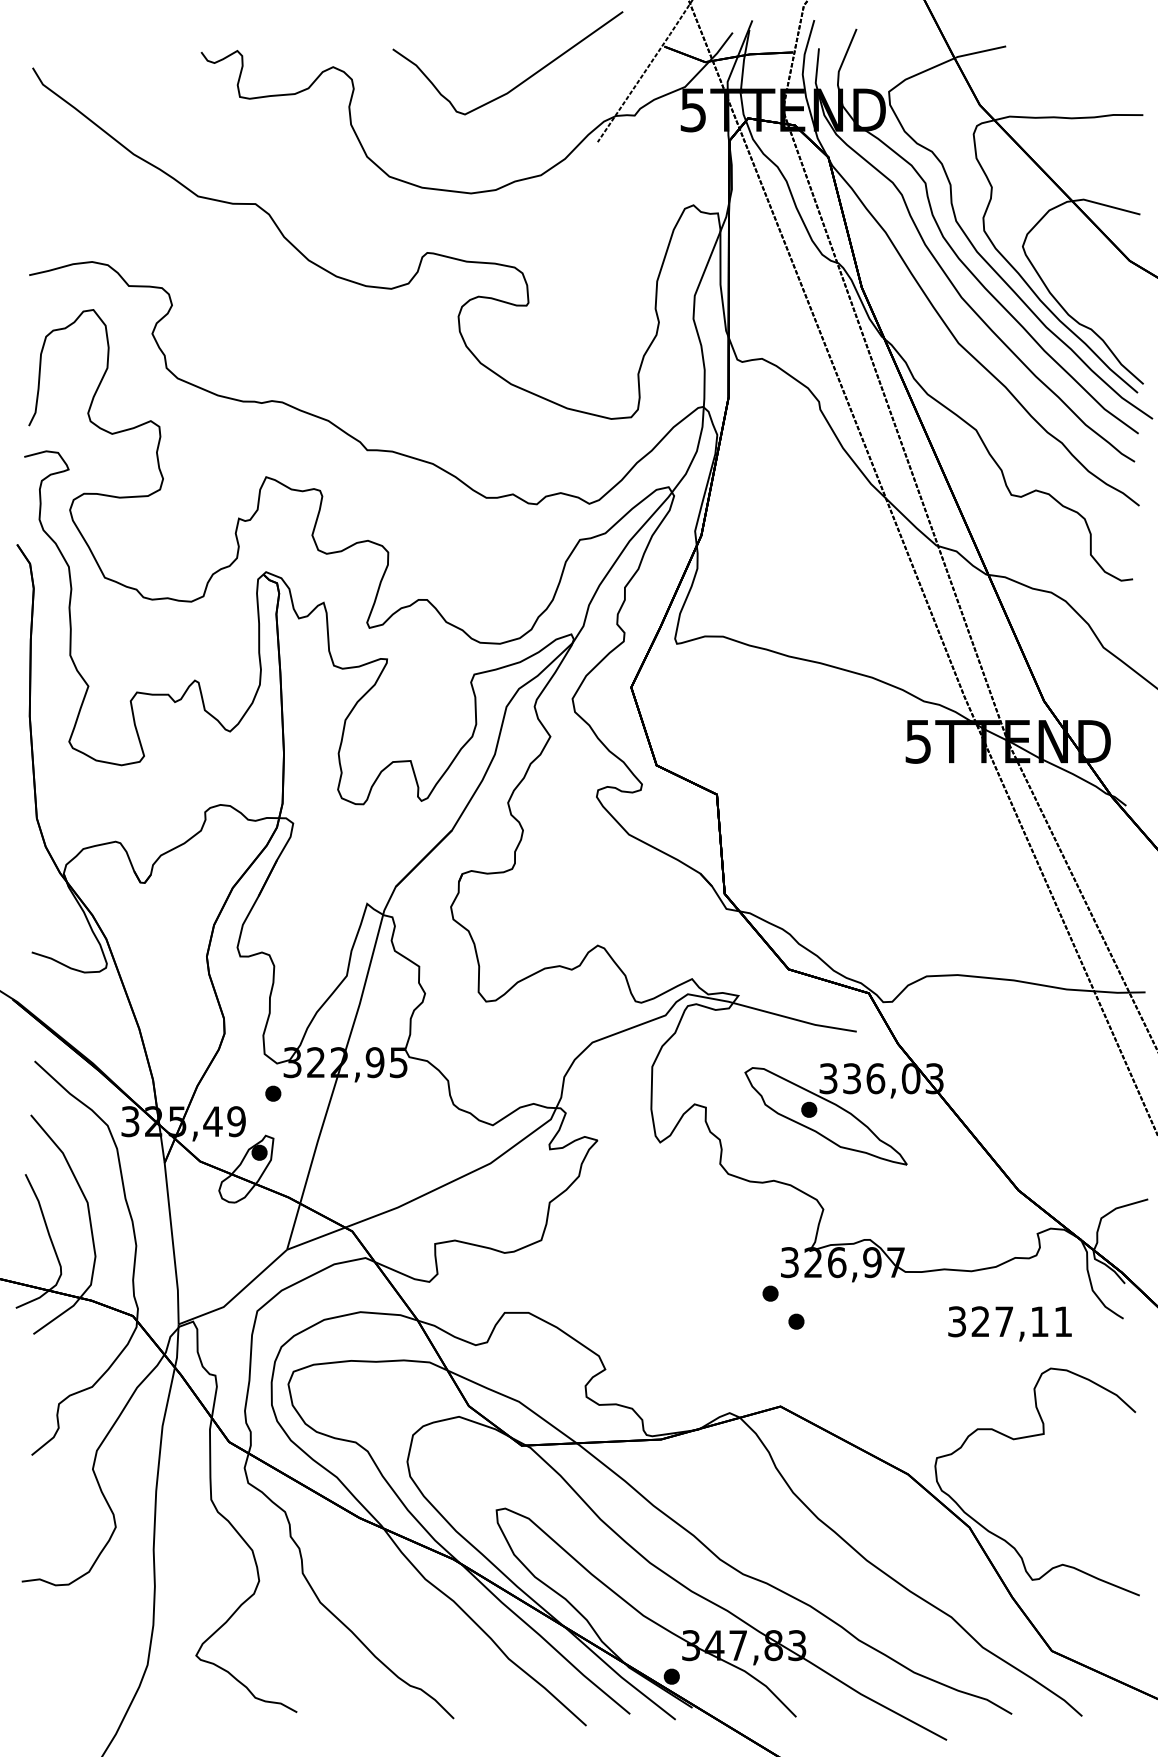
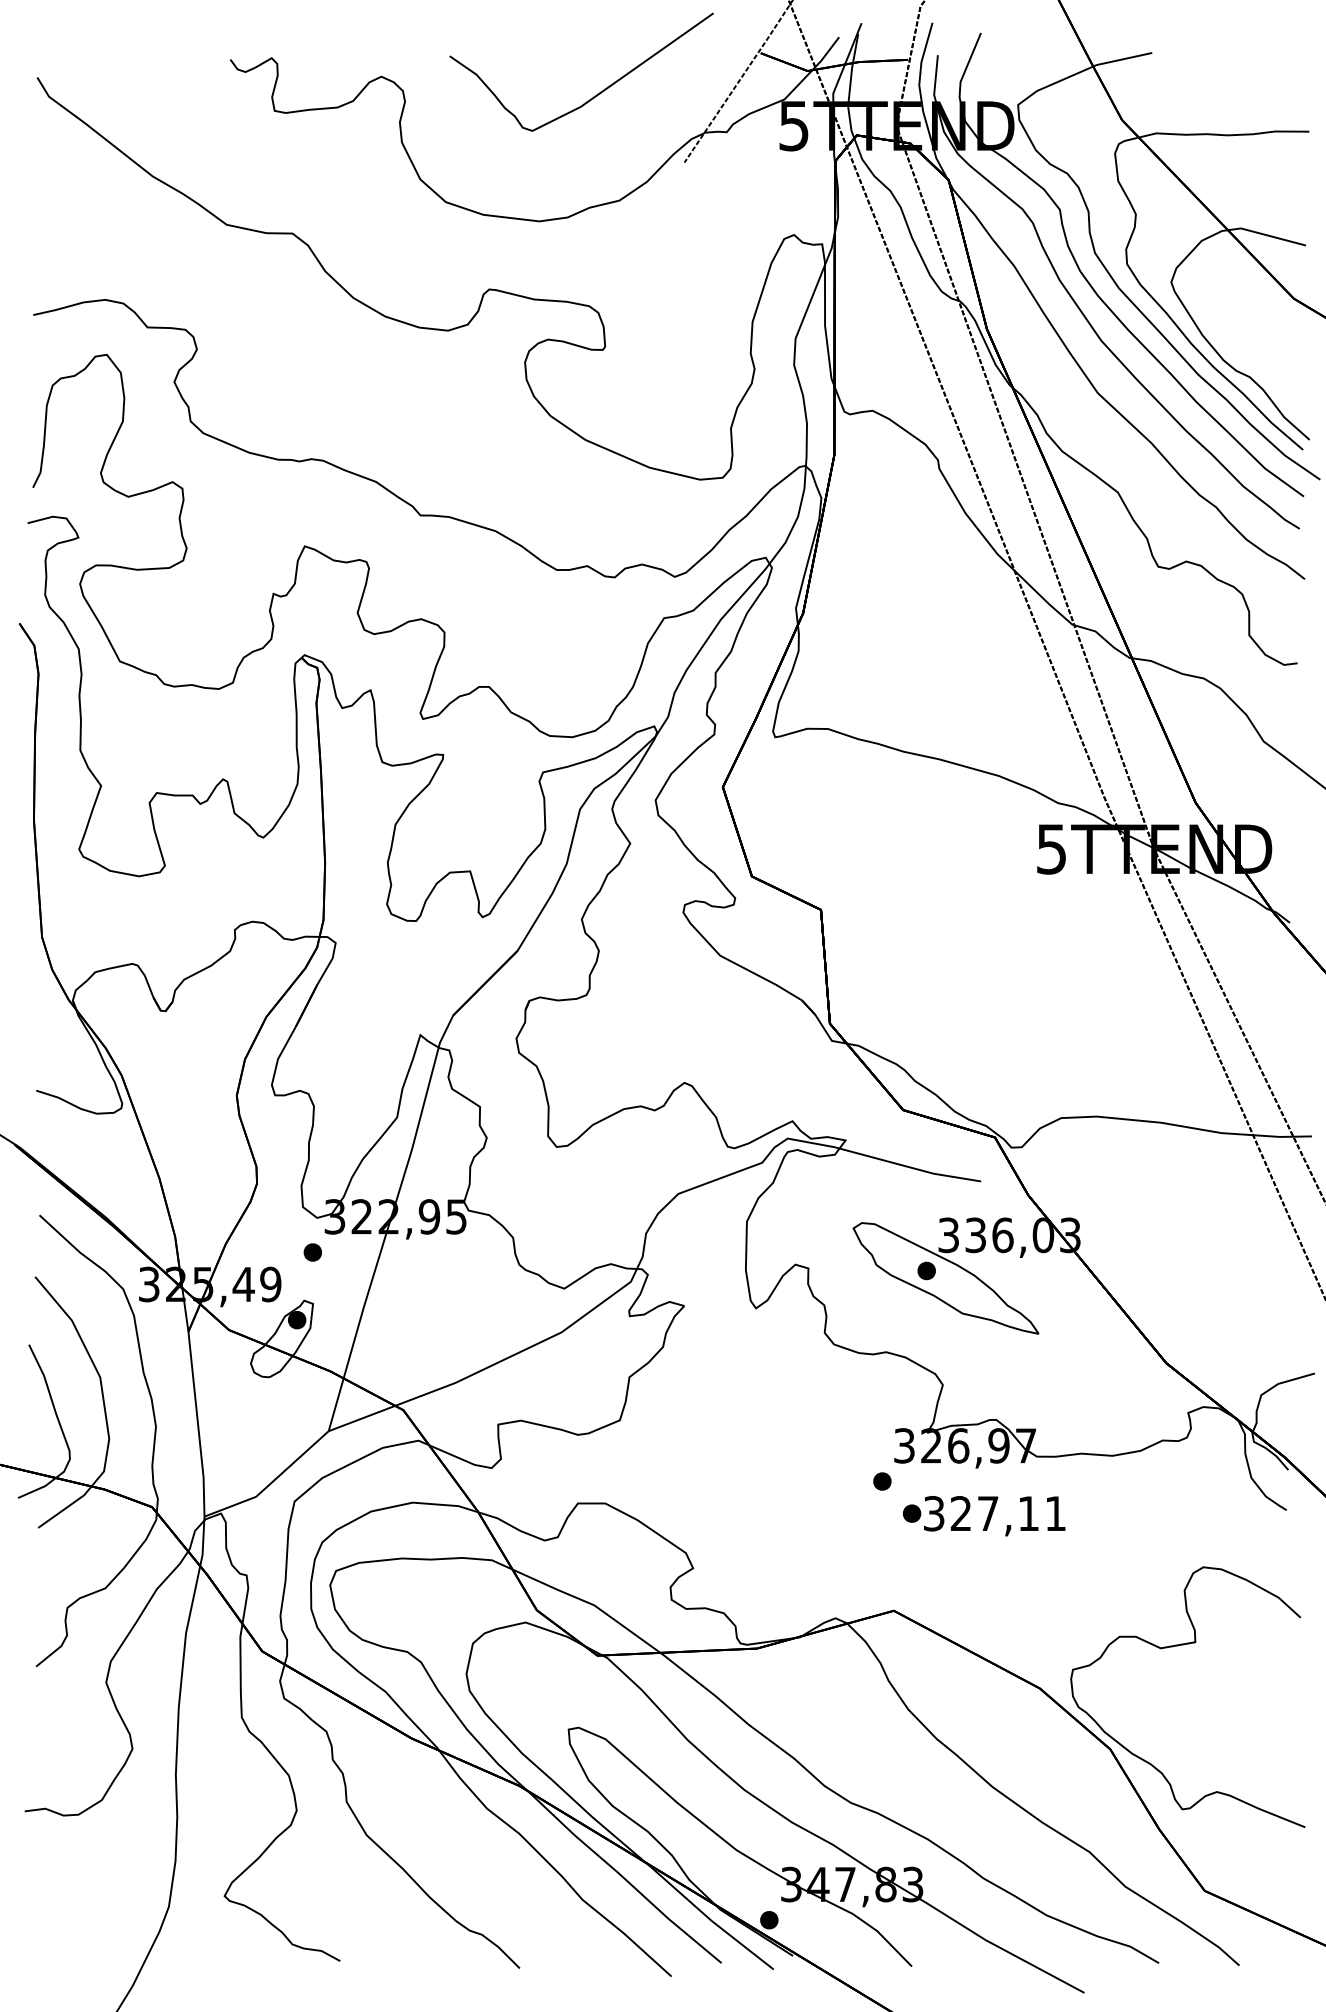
text: (1009, 1324) -> (994, 1516), moved

